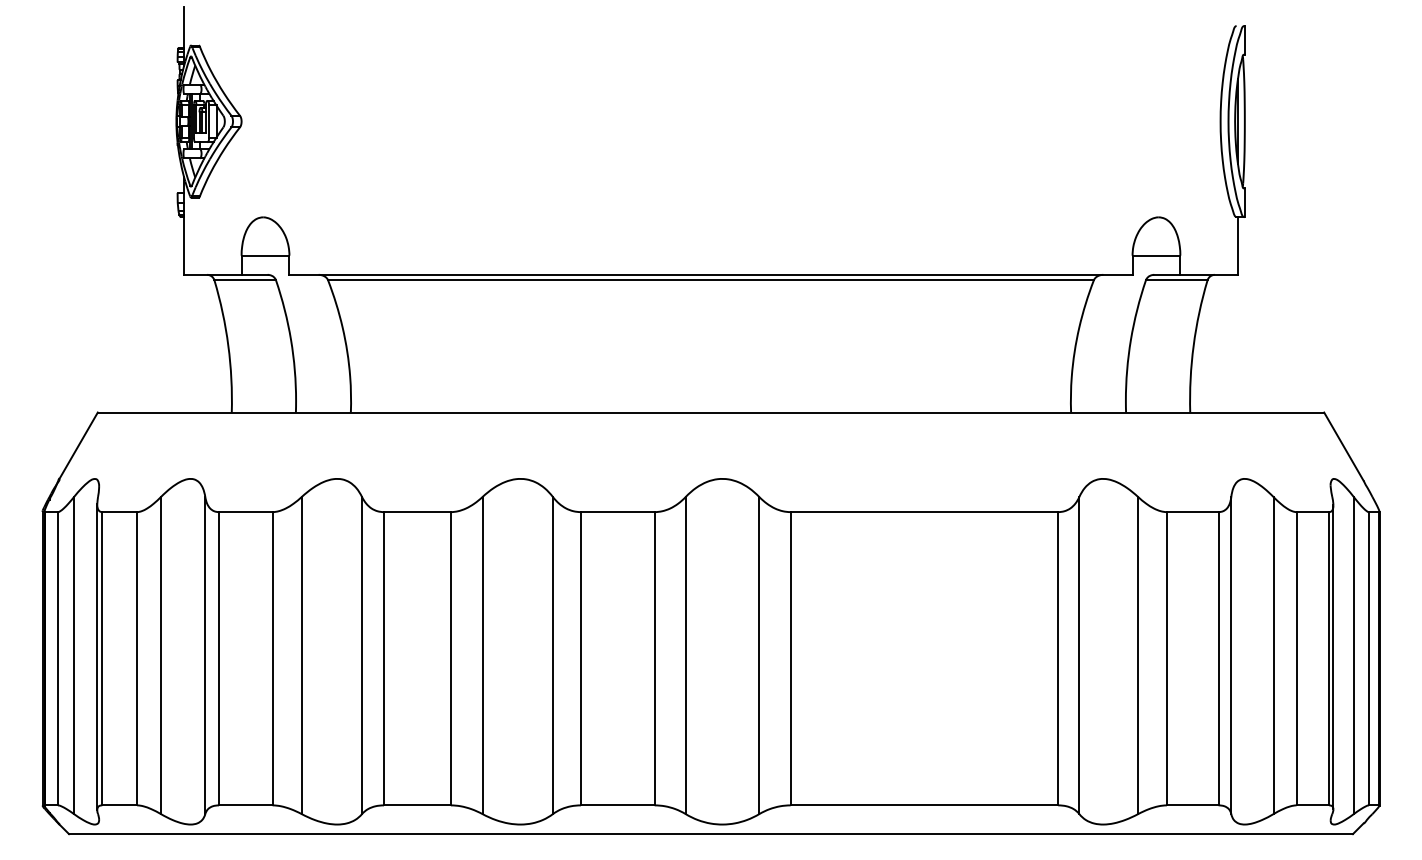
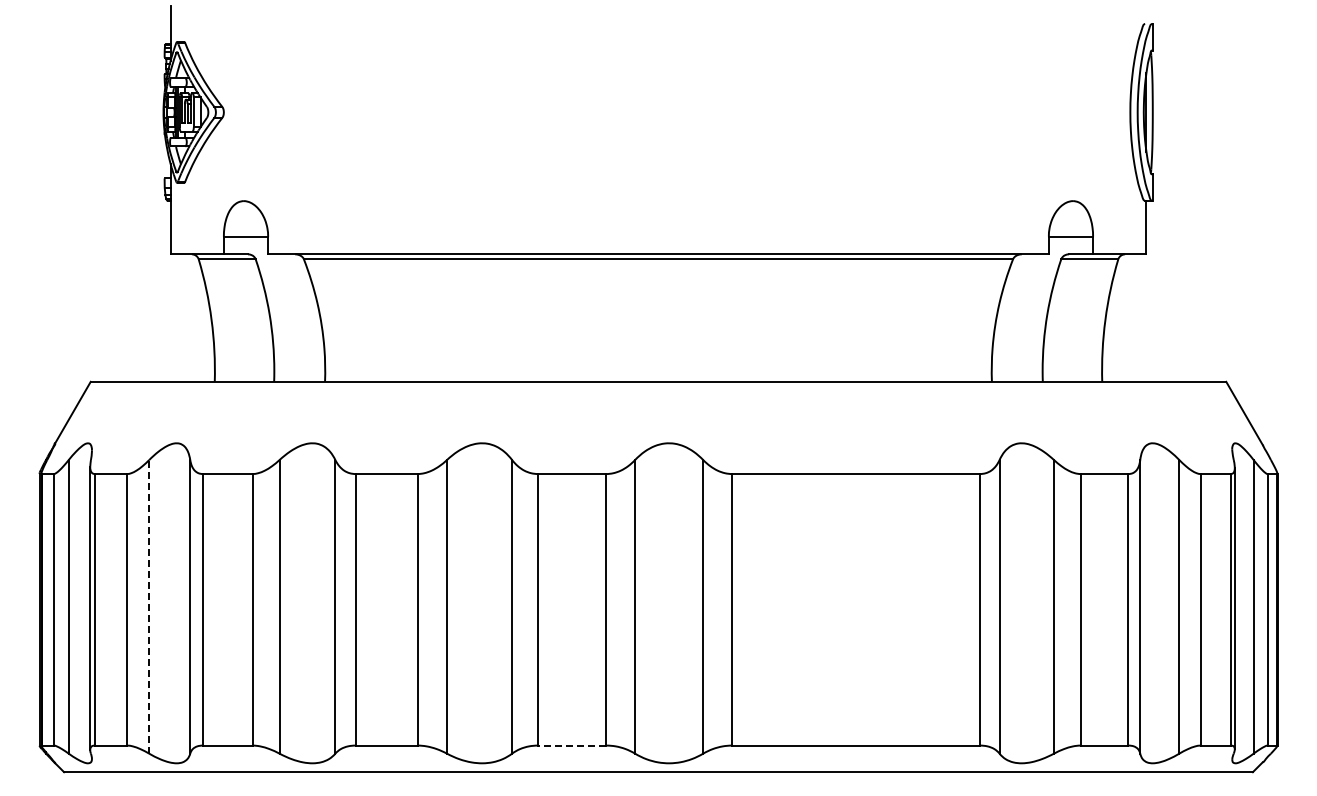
line: (161, 655) -> (149, 606), solid -> dashed
line: (617, 805) -> (571, 745), solid -> dashed

